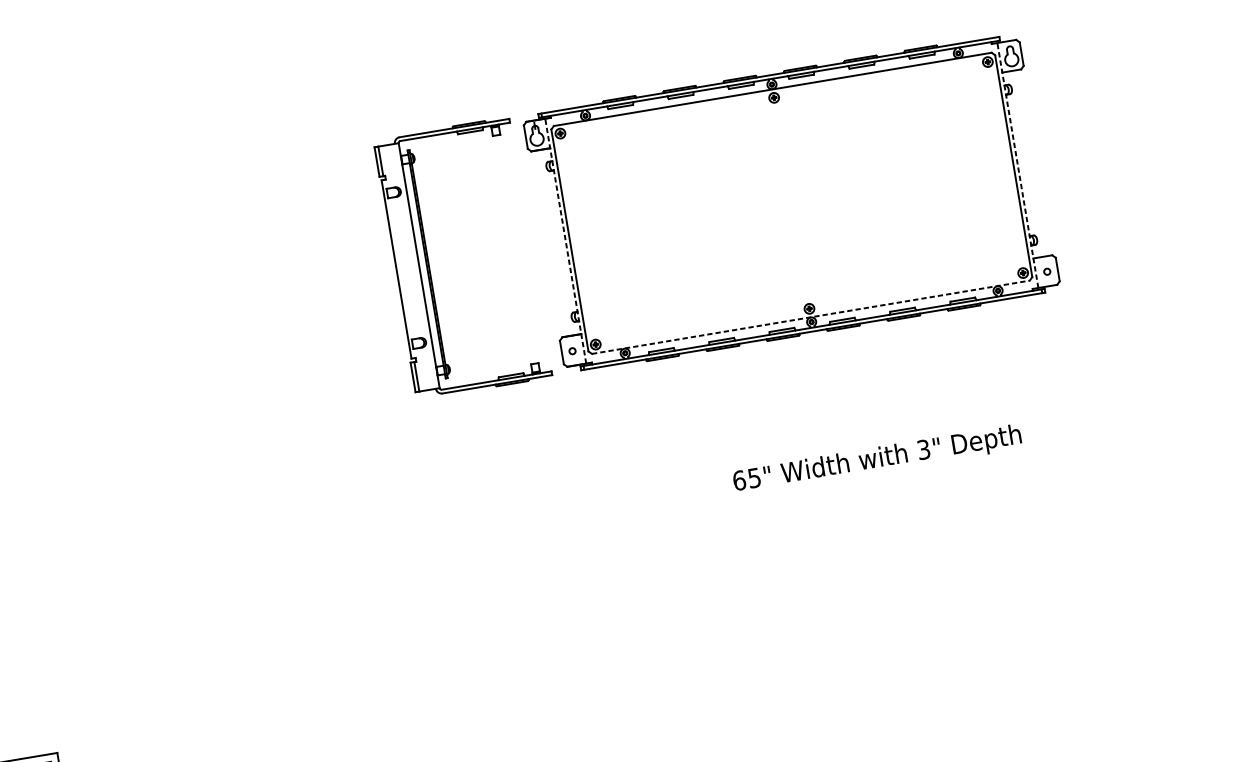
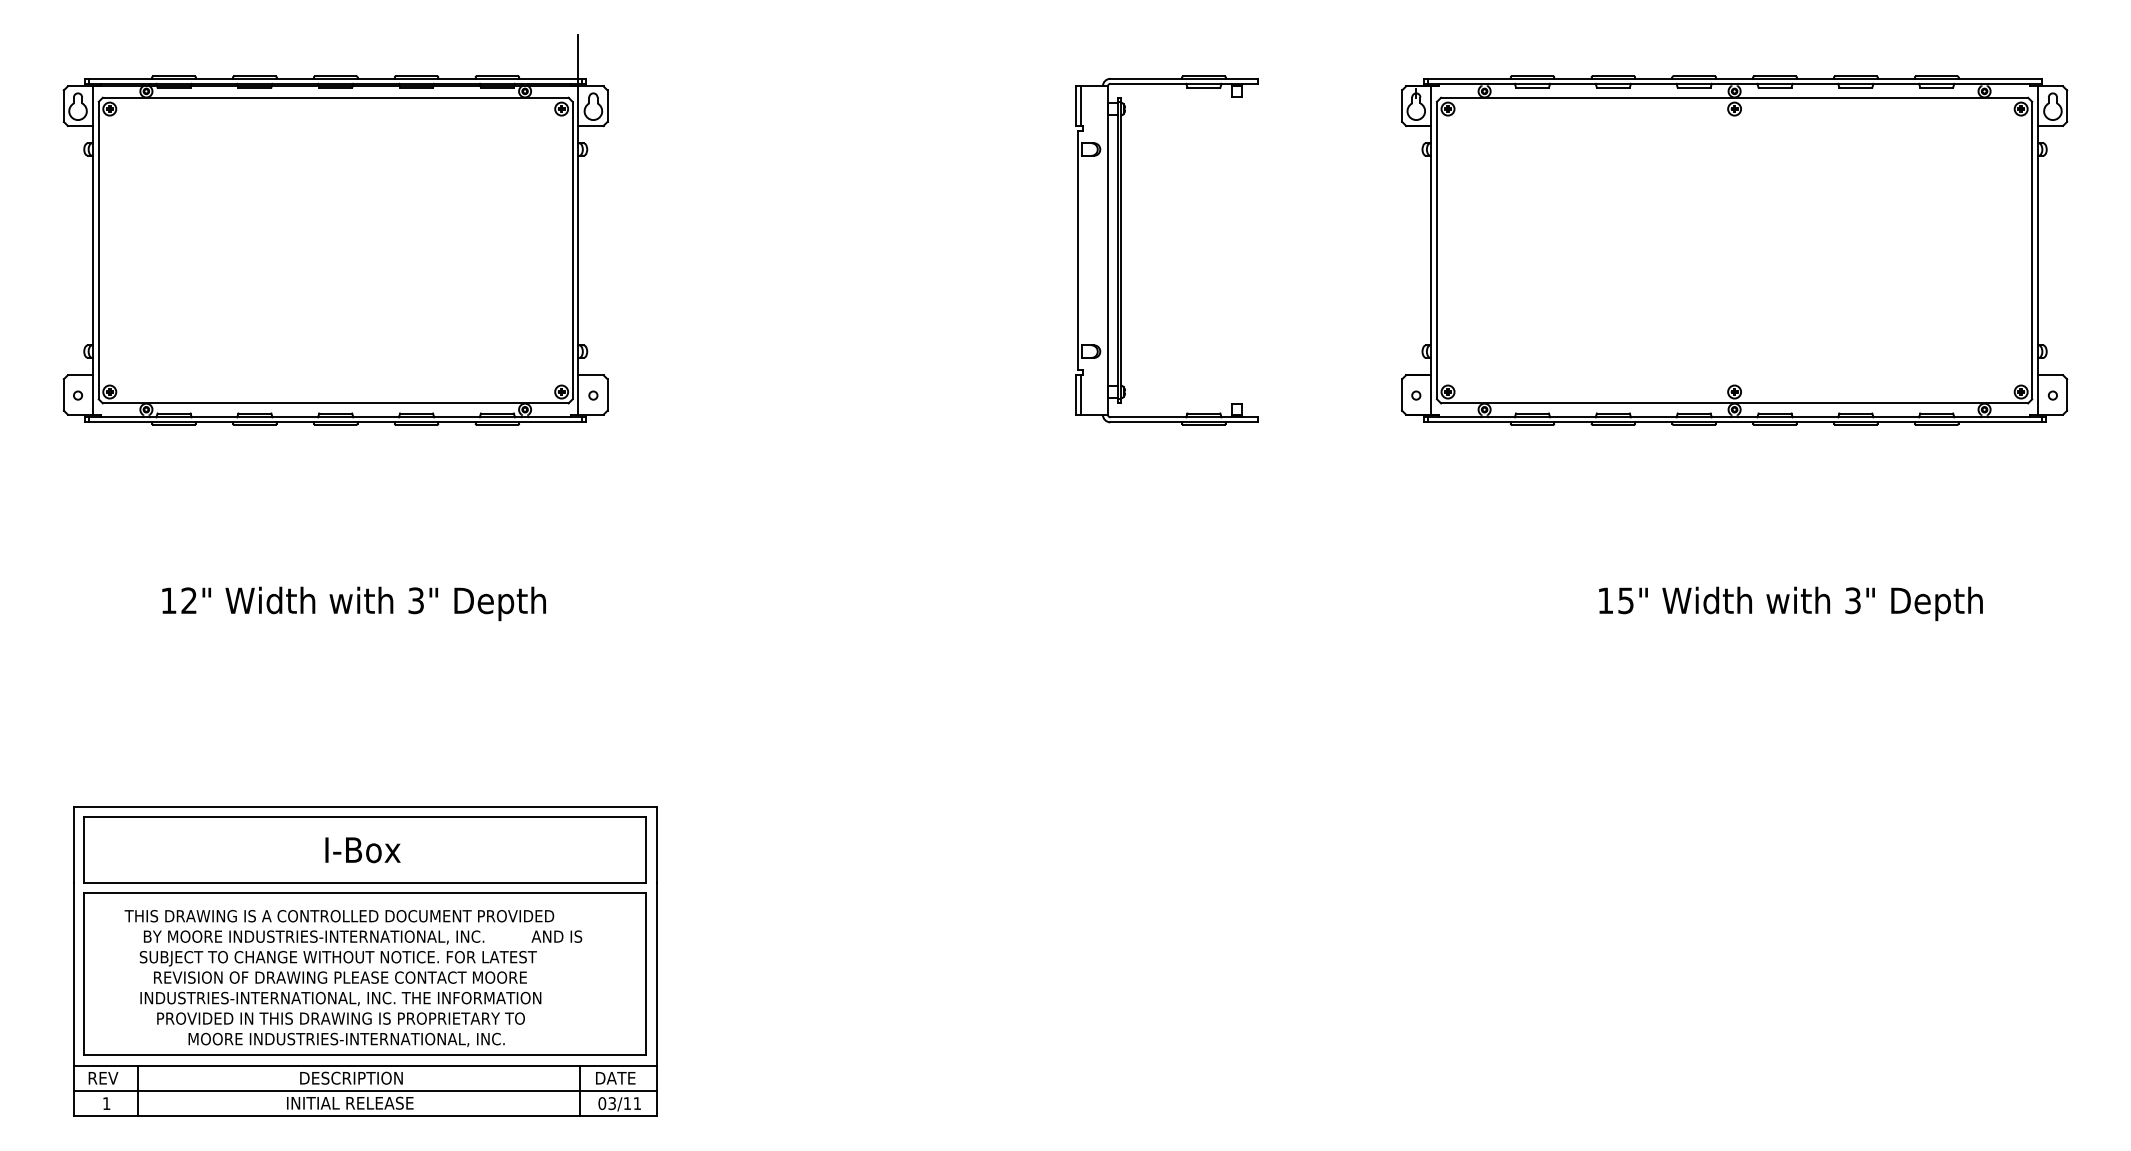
line: (1017, 165) -> (2037, 250), dashed -> solid
line: (565, 241) -> (1431, 250), dashed -> solid
part: (429, 263) -> (1121, 250), moved
line: (810, 317) -> (1734, 403), dashed -> solid
text: (739, 480) -> (1605, 600), 65" -> 15"

